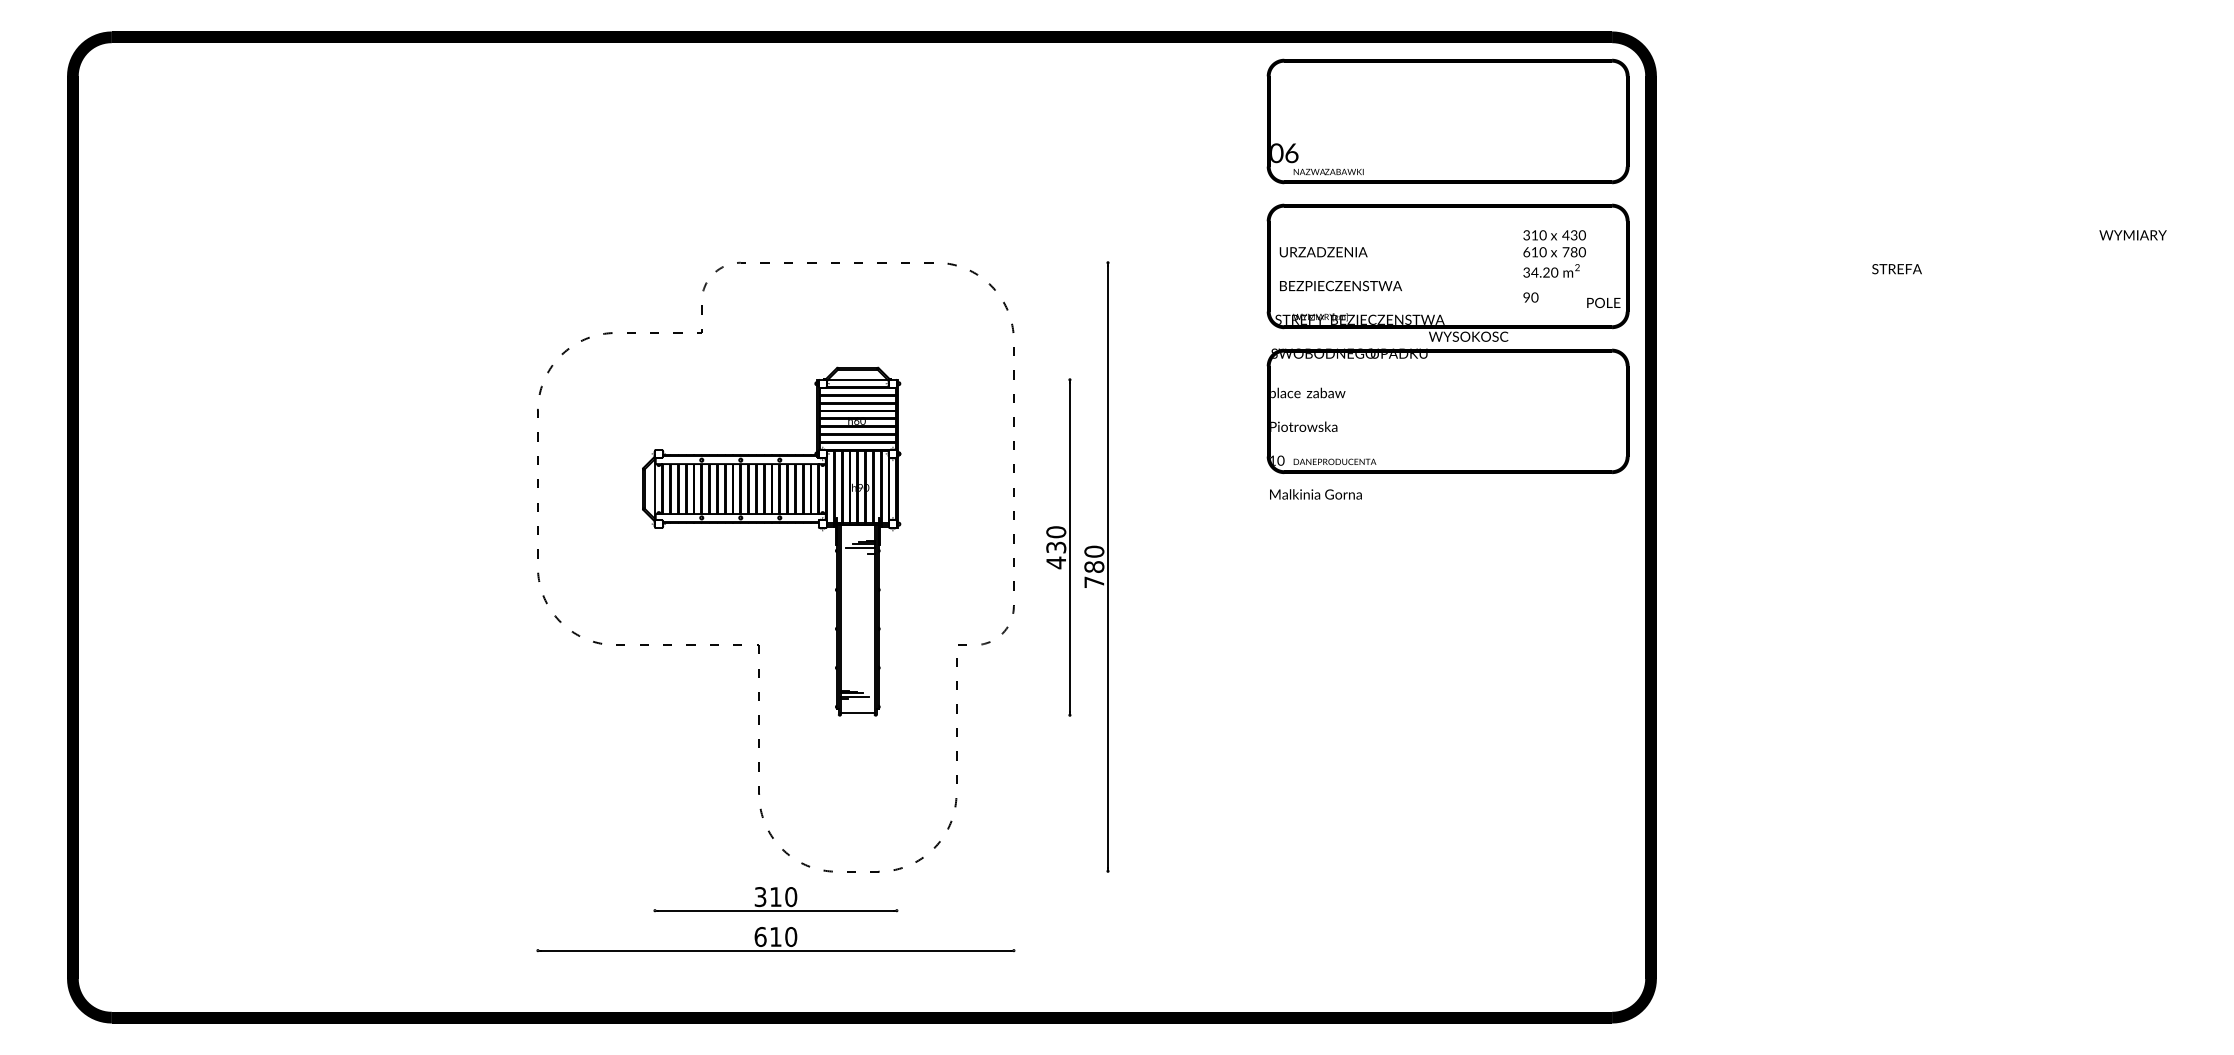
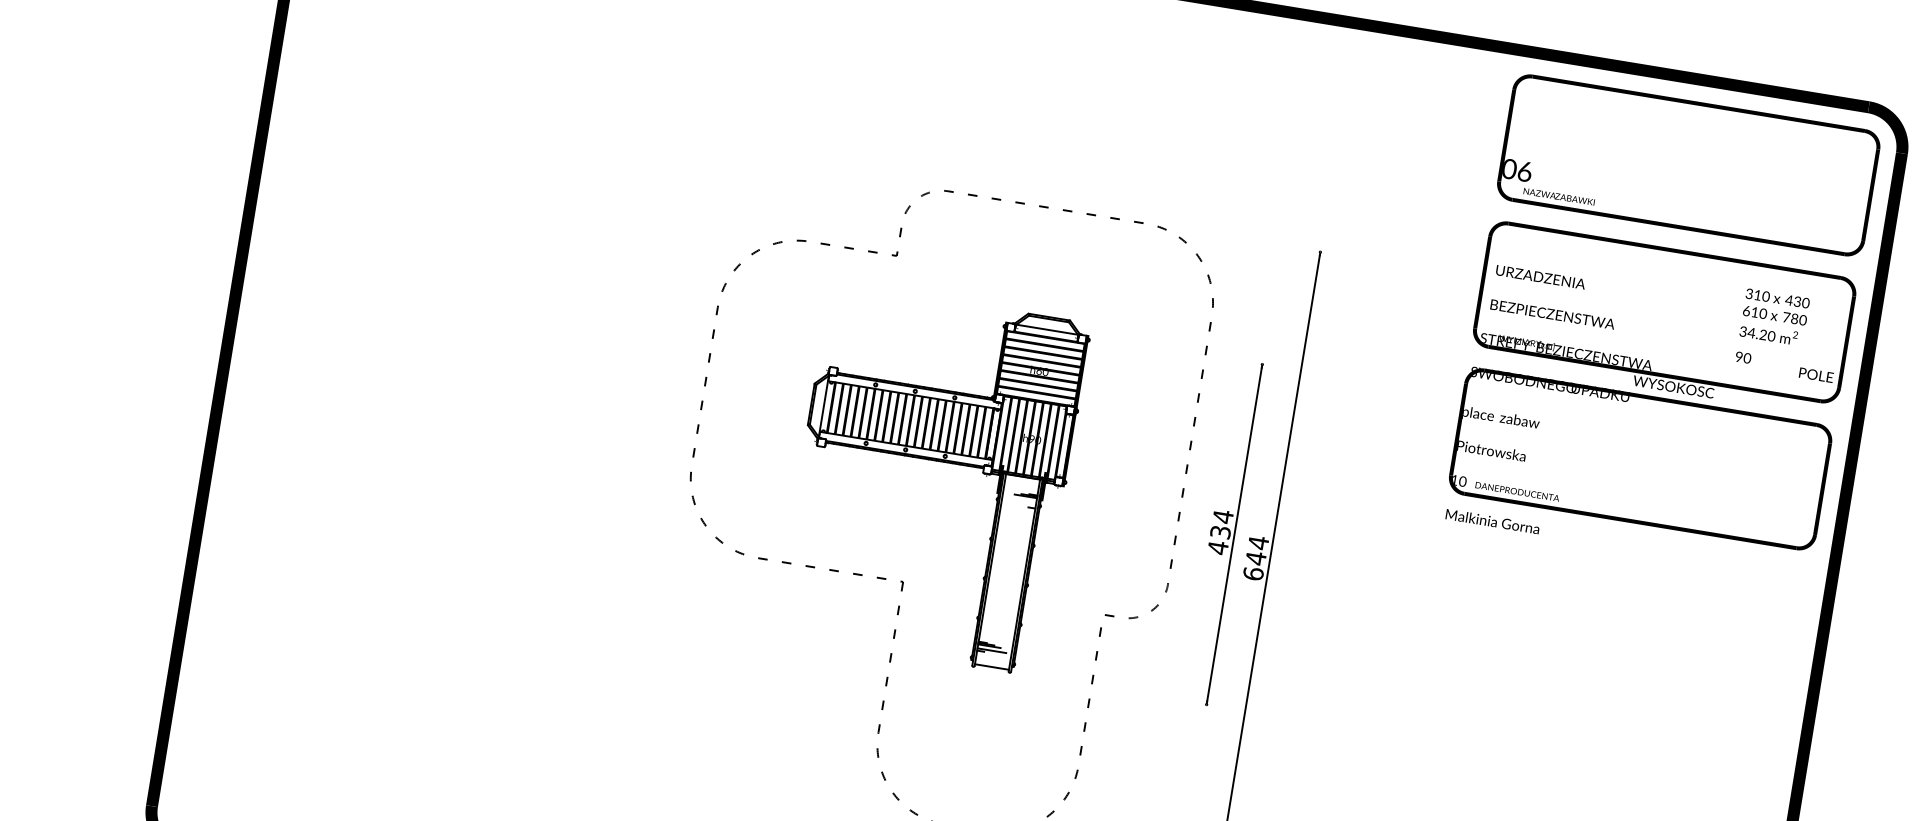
text: (1056, 532) -> (1223, 517), 430 -> 434
line: (860, 547) -> (1022, 499), removed
text: (1094, 566) -> (1256, 557), 780 -> 644

